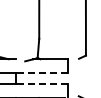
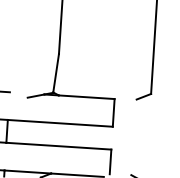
line: (41, 72) -> (59, 122), dashed -> solid
line: (41, 84) -> (57, 146), dashed -> solid

